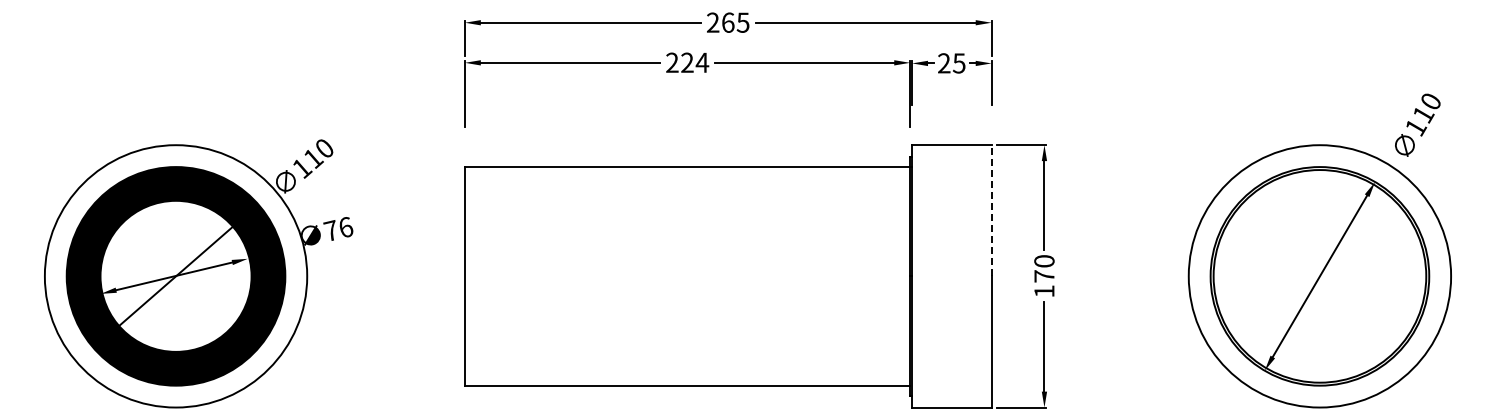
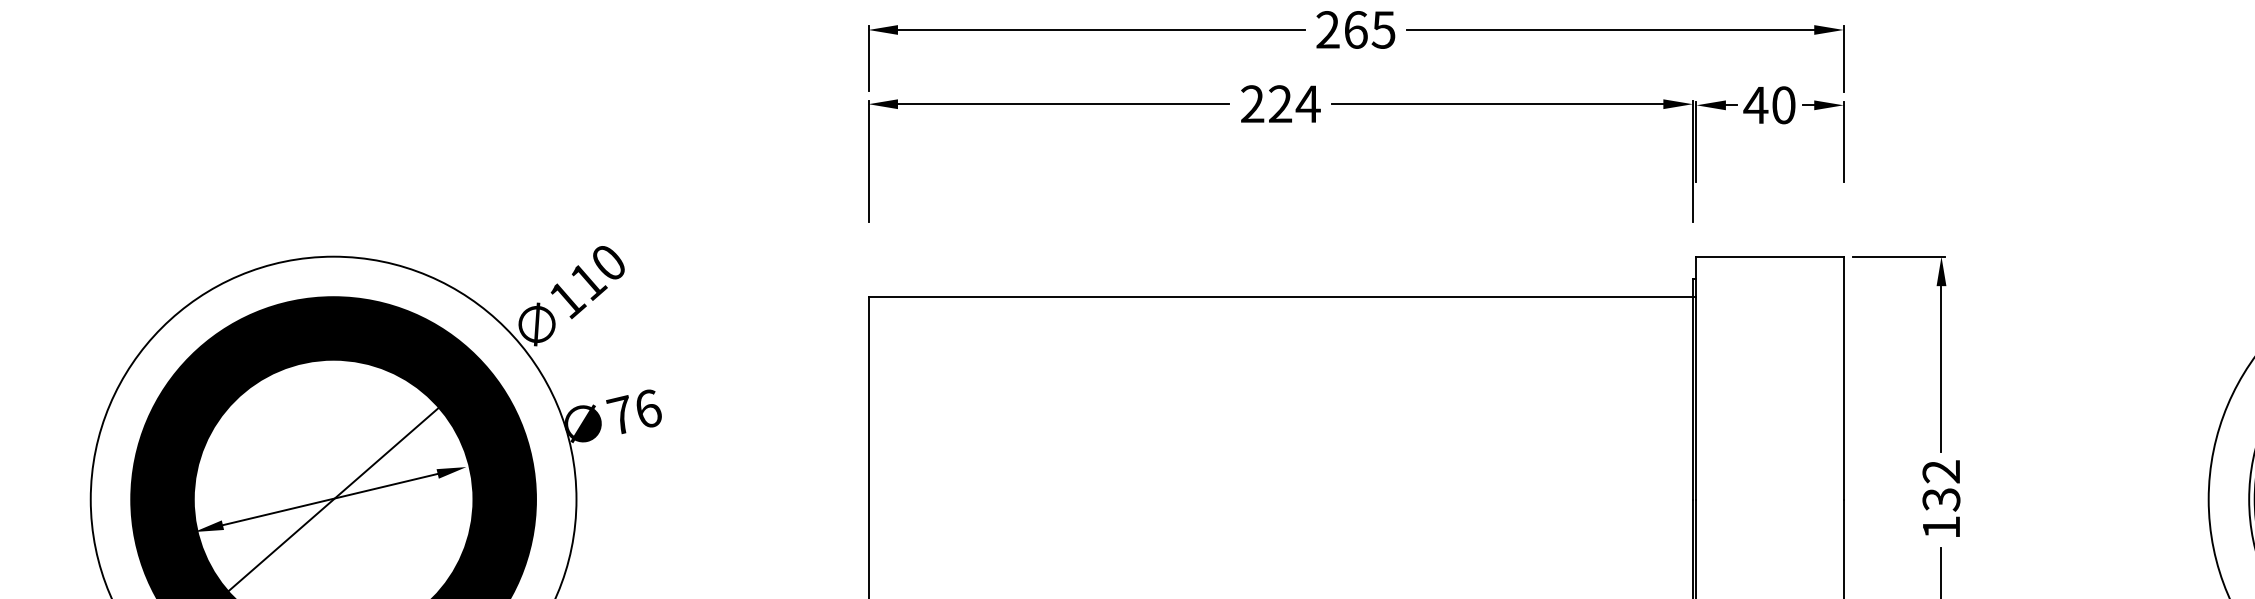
text: (951, 63) -> (1769, 105), 25 -> 40
line: (991, 210) -> (1843, 377), dashed -> solid
text: (1044, 268) -> (1941, 485), 170 -> 132

